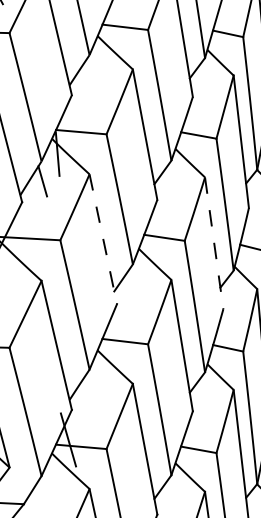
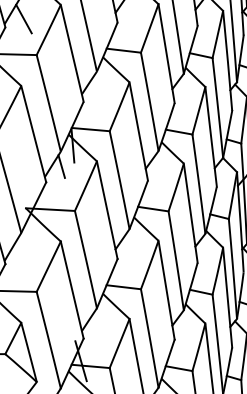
line: (103, 239) -> (107, 210), dashed -> solid
line: (213, 243) -> (190, 213), dashed -> solid

